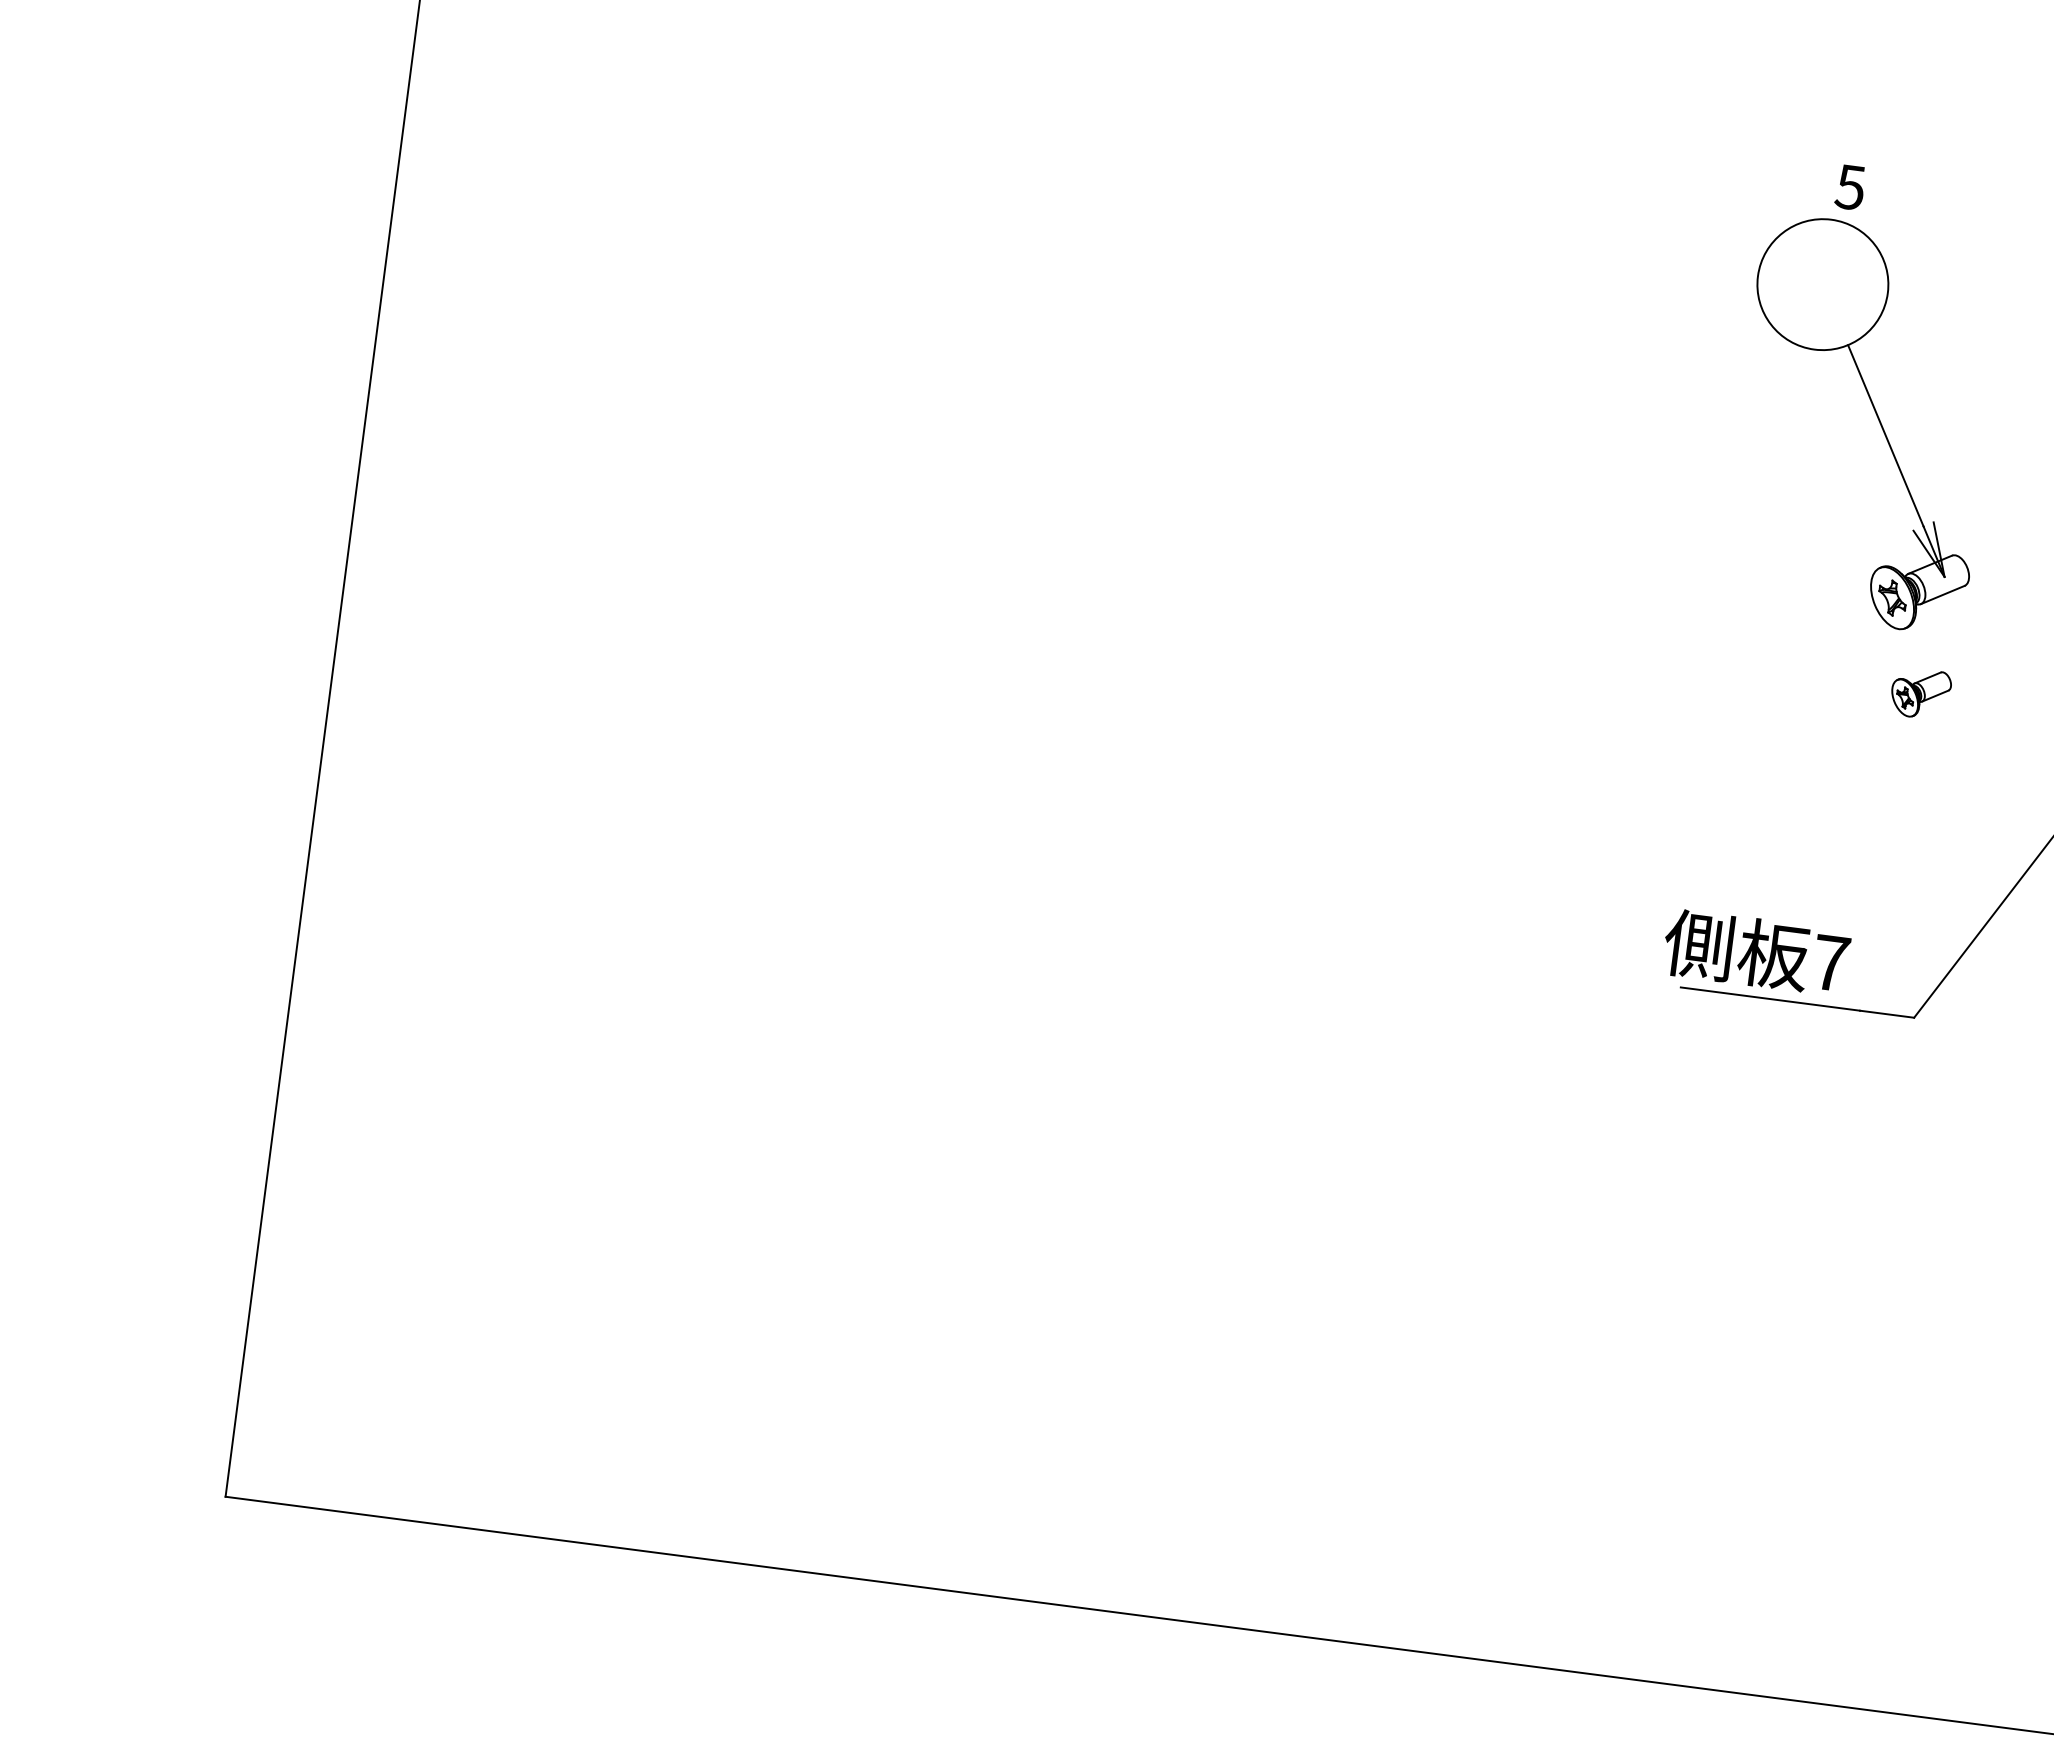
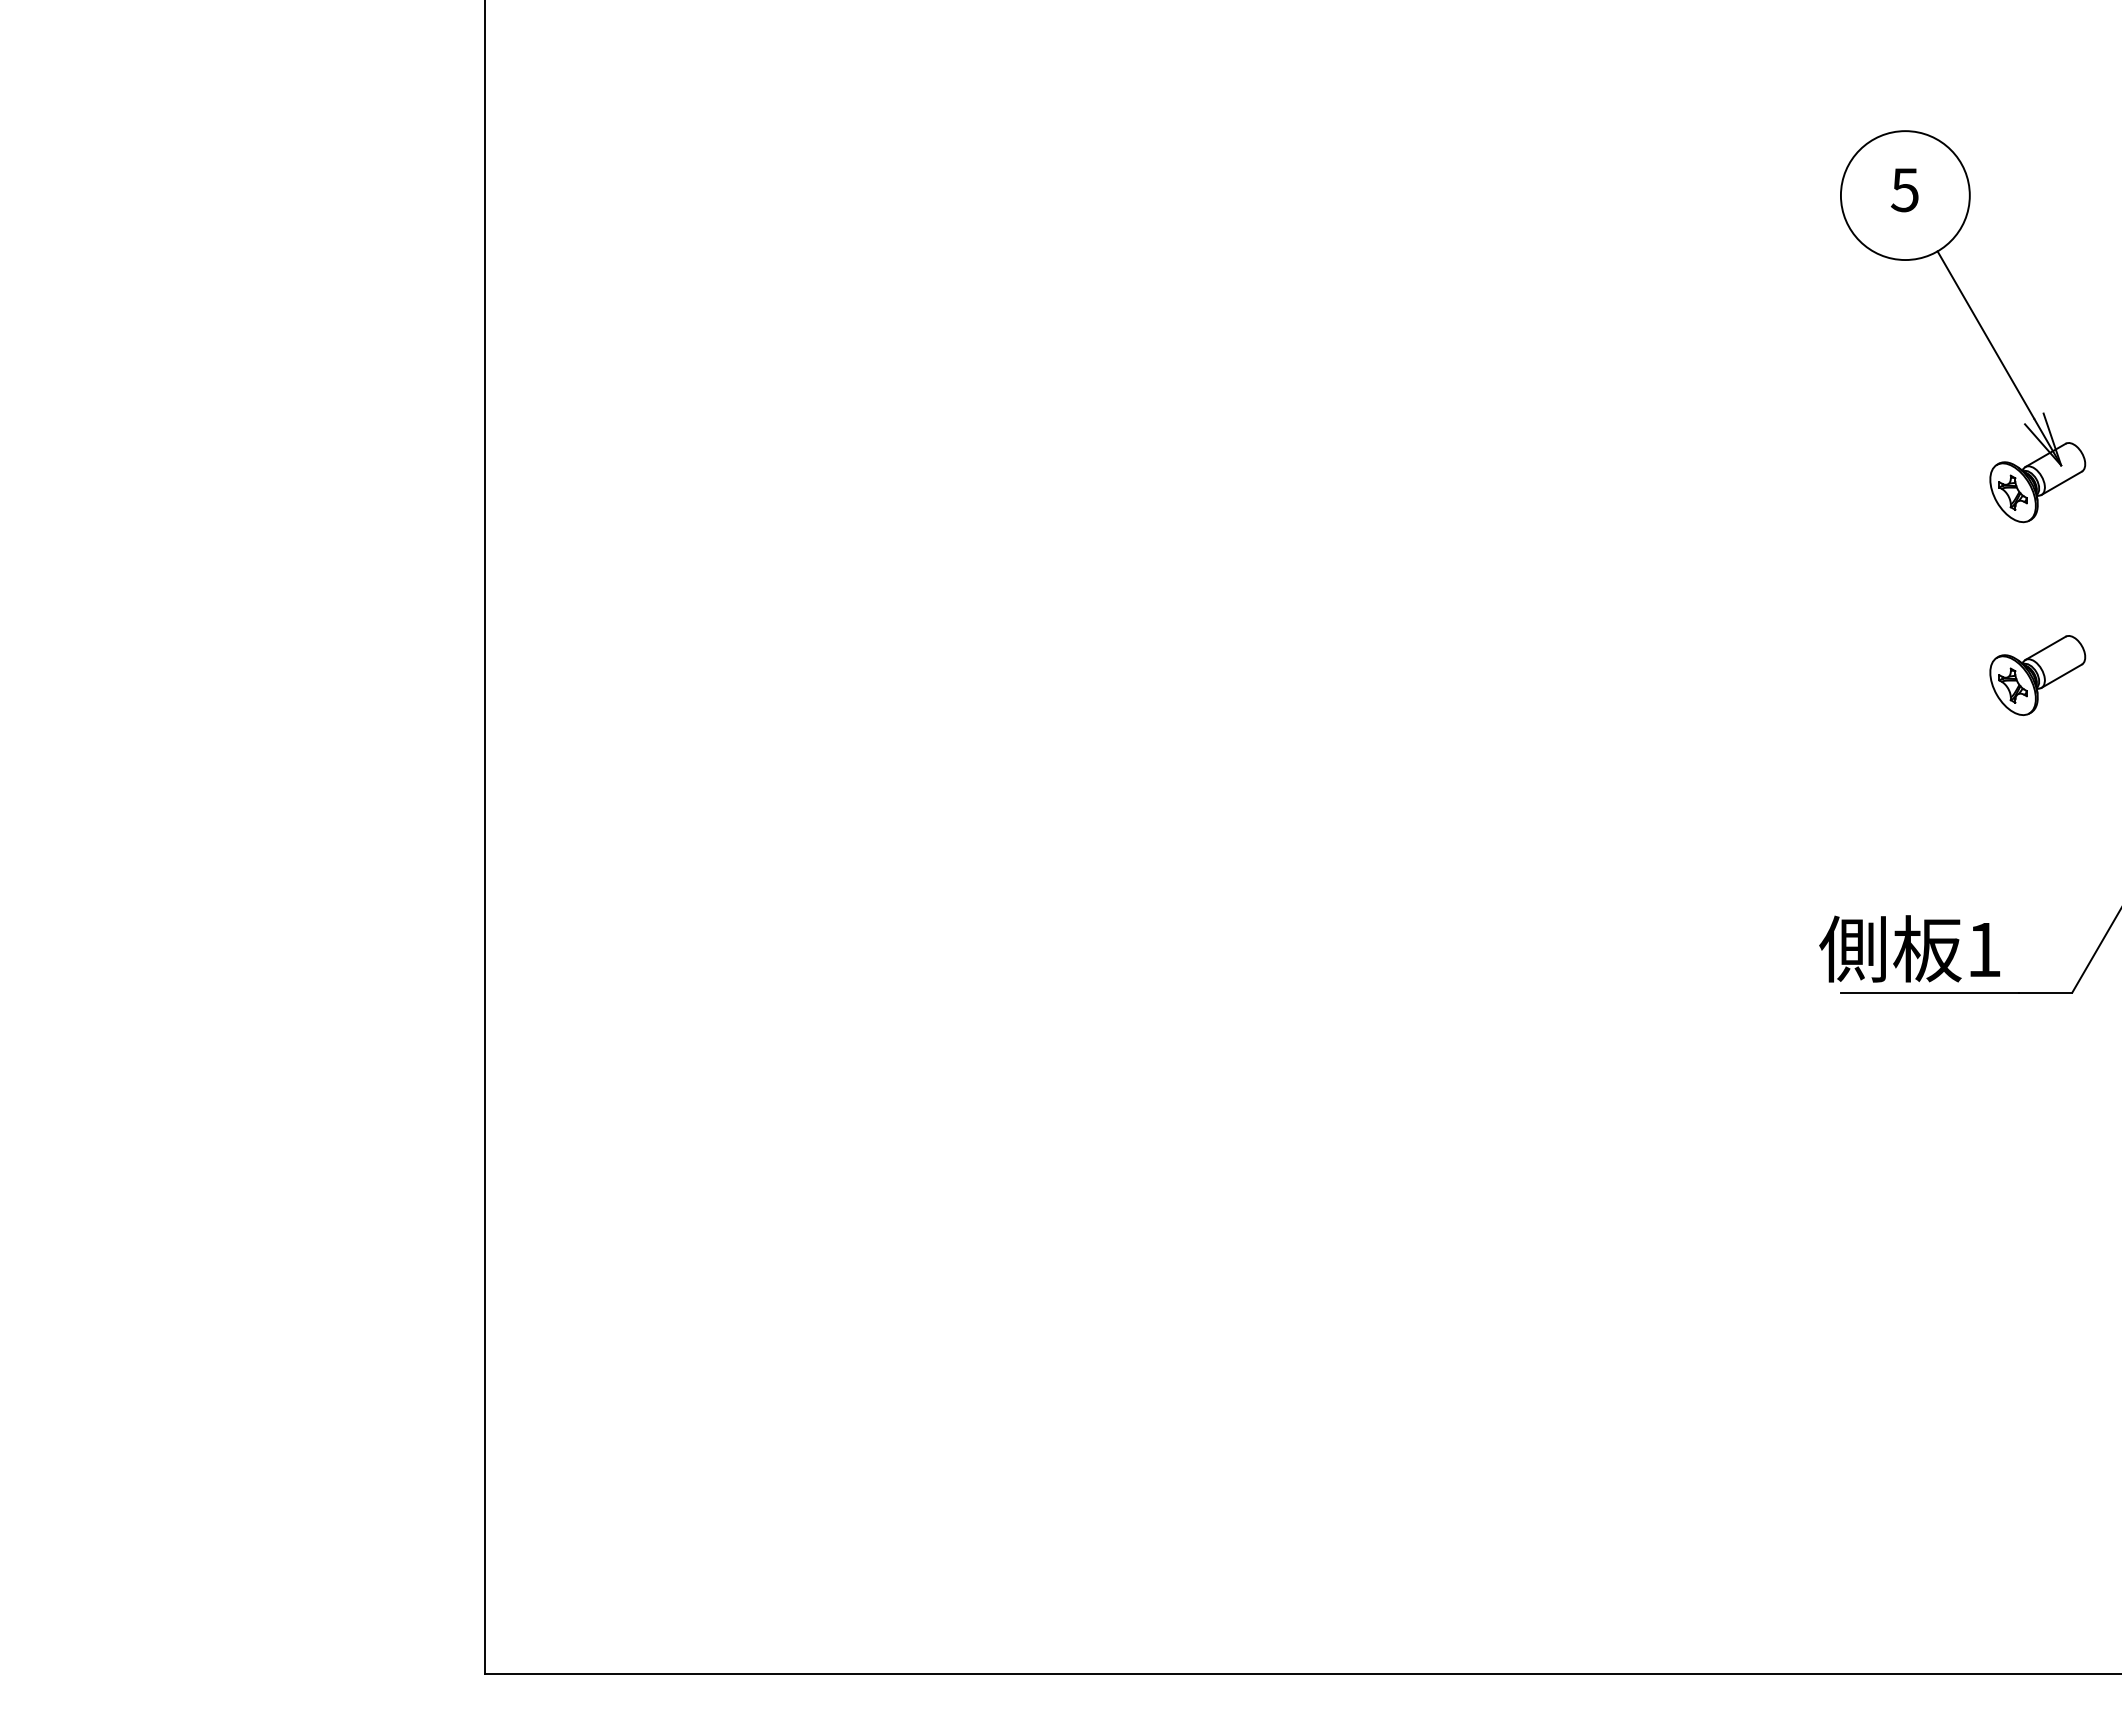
part: (1877, 418) -> (1975, 319), moved
part: (1920, 693) -> (2037, 675), size x1.67
text: (1831, 962) -> (1984, 949), 7 -> 1

